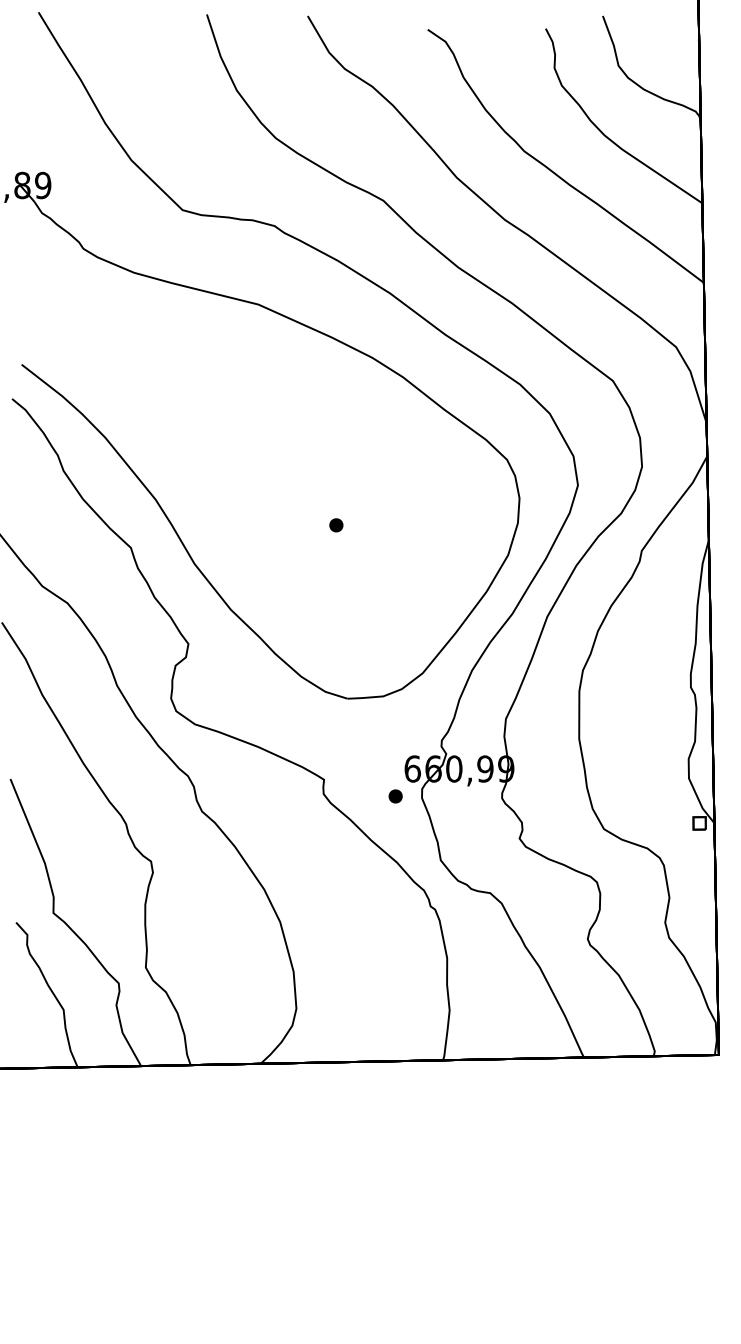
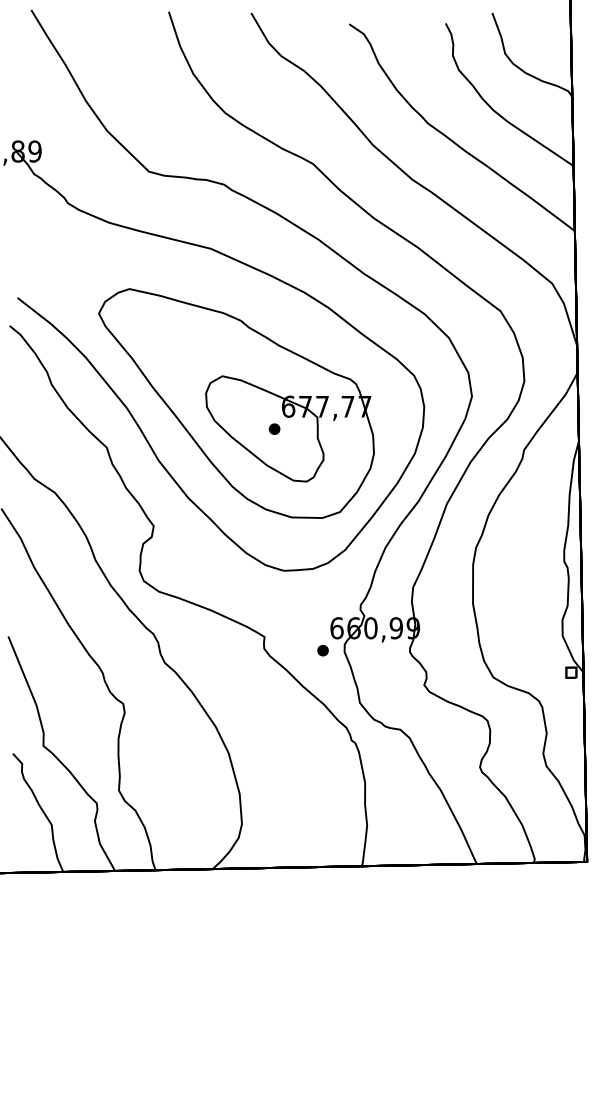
part: (289, 493) -> (236, 403), added

